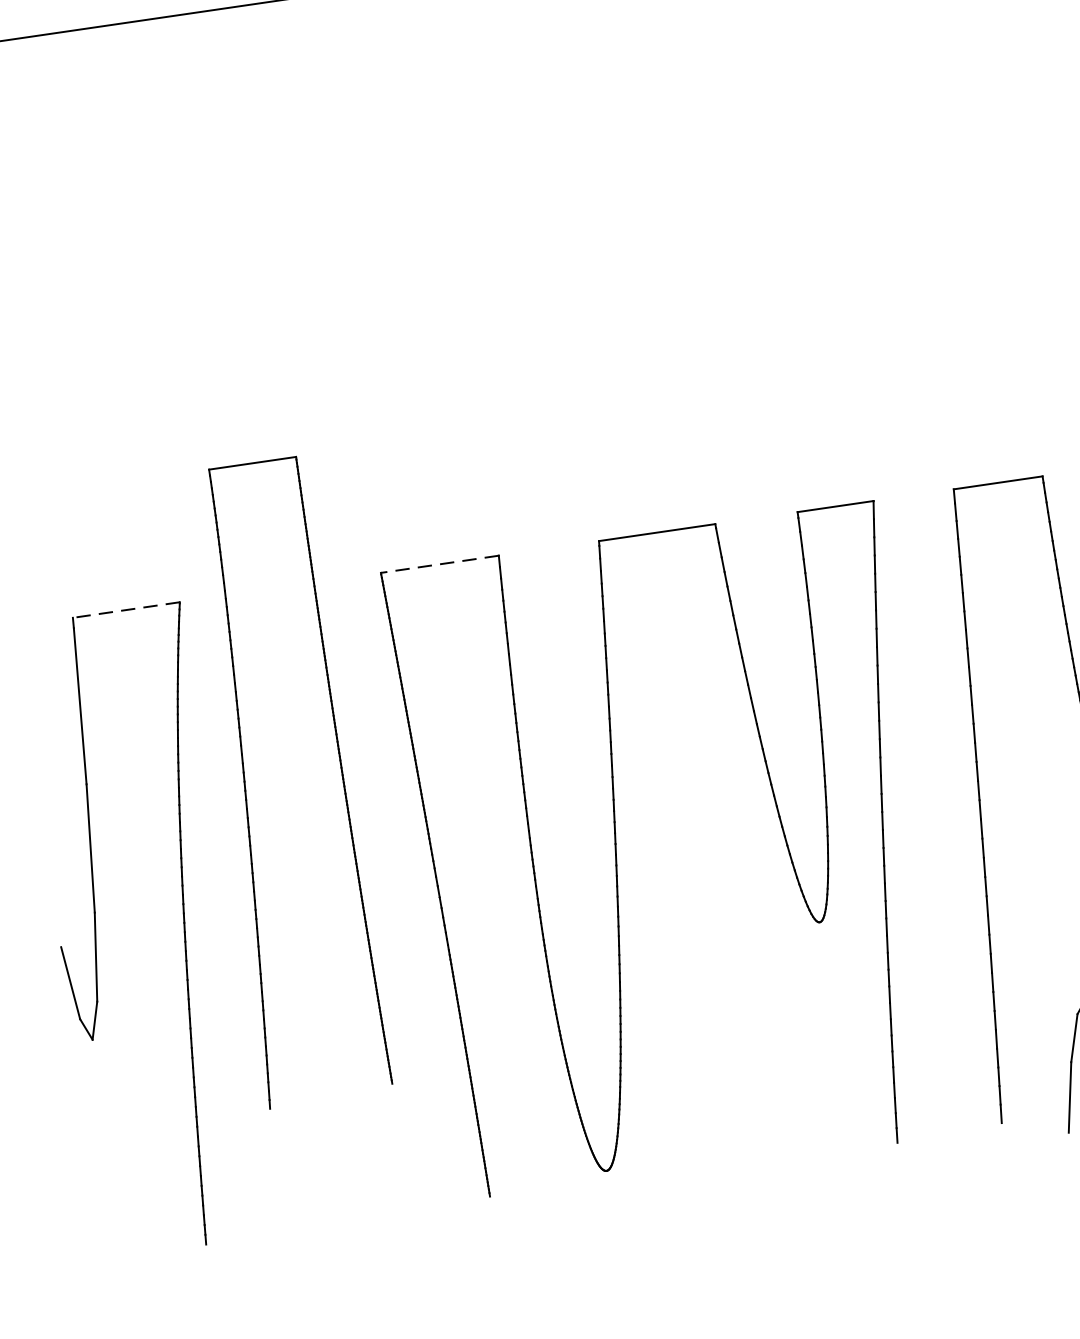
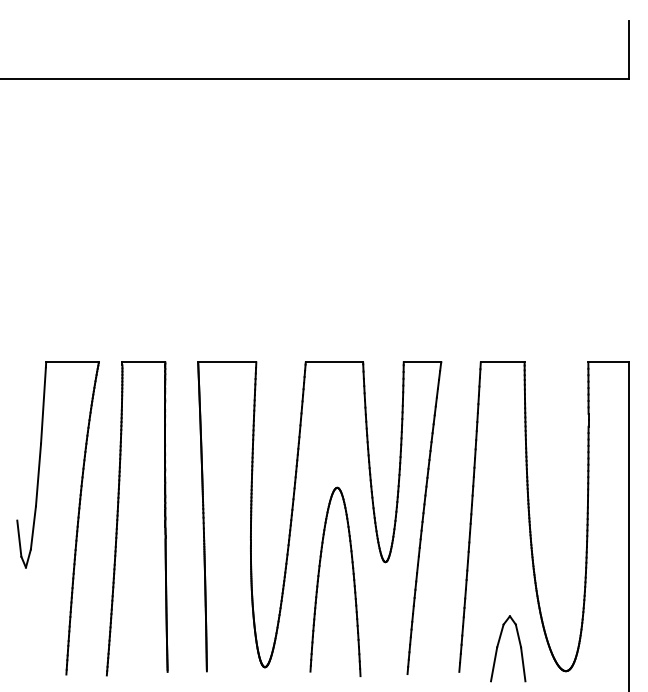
line: (438, 564) -> (226, 362), dashed -> solid
line: (126, 610) -> (72, 362), dashed -> solid
part: (247, 787) -> (118, 518), moved
part: (690, 973) -> (319, 577), added

